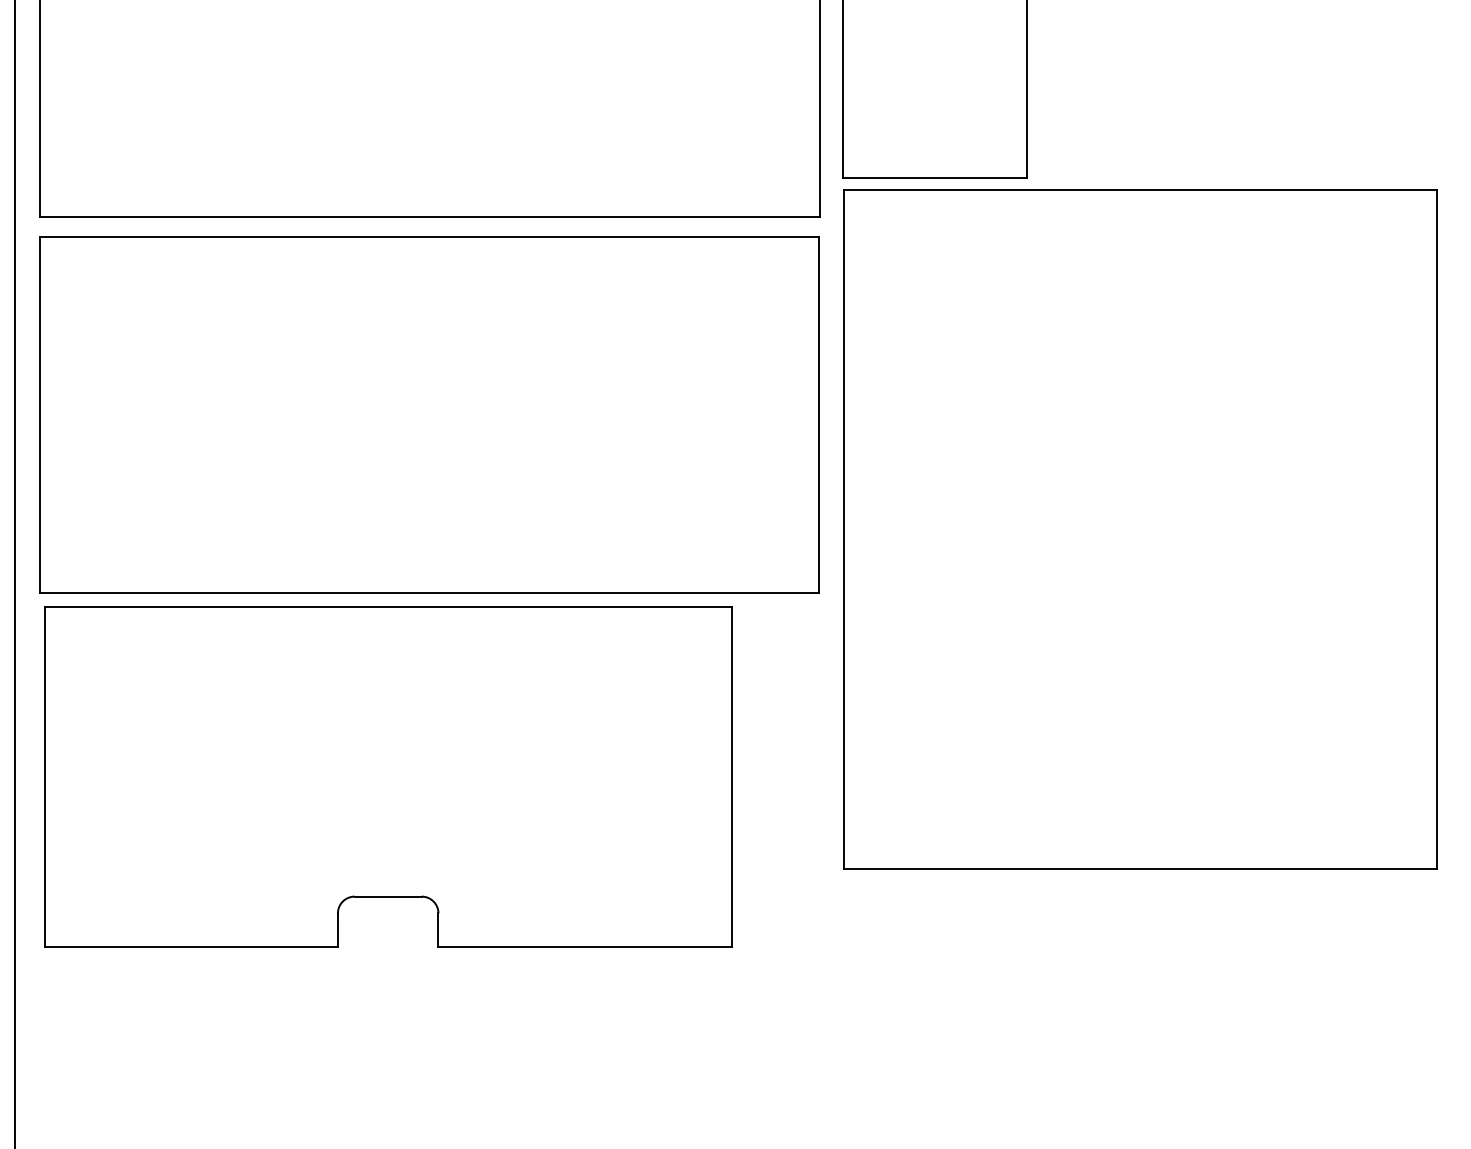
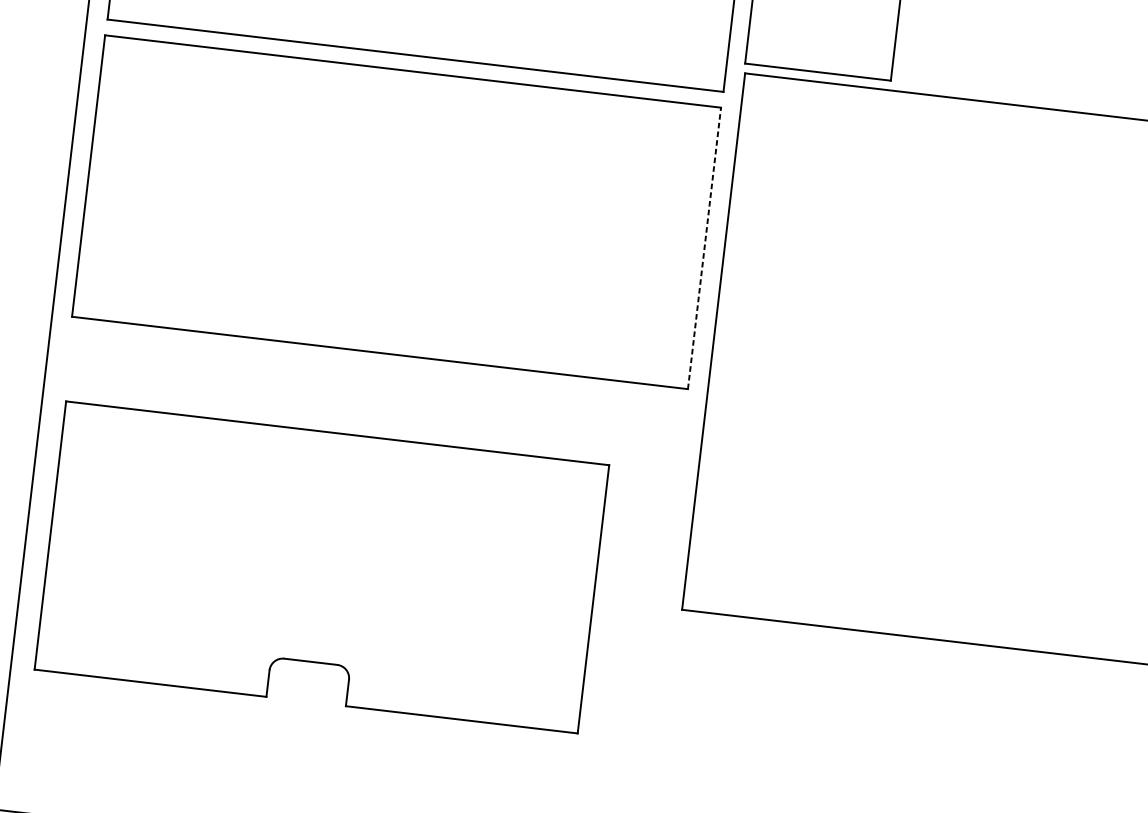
line: (818, 414) -> (704, 248), solid -> dashed
part: (388, 776) -> (322, 566), moved

